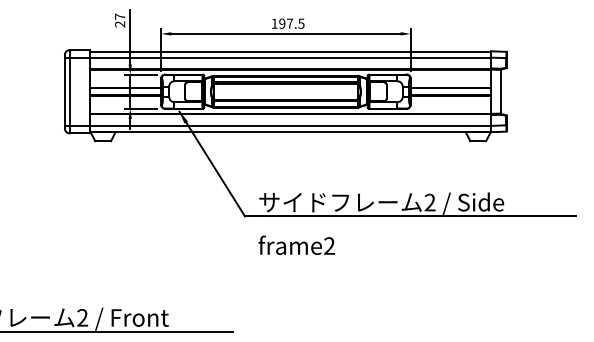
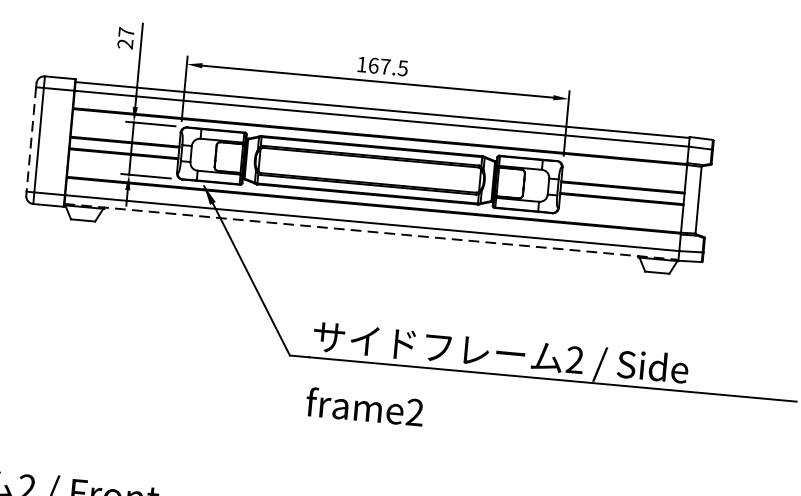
text: (282, 23) -> (374, 65), 197.5 -> 167.5
line: (64, 92) -> (30, 140), solid -> dashed
line: (290, 131) -> (371, 231), solid -> dashed

